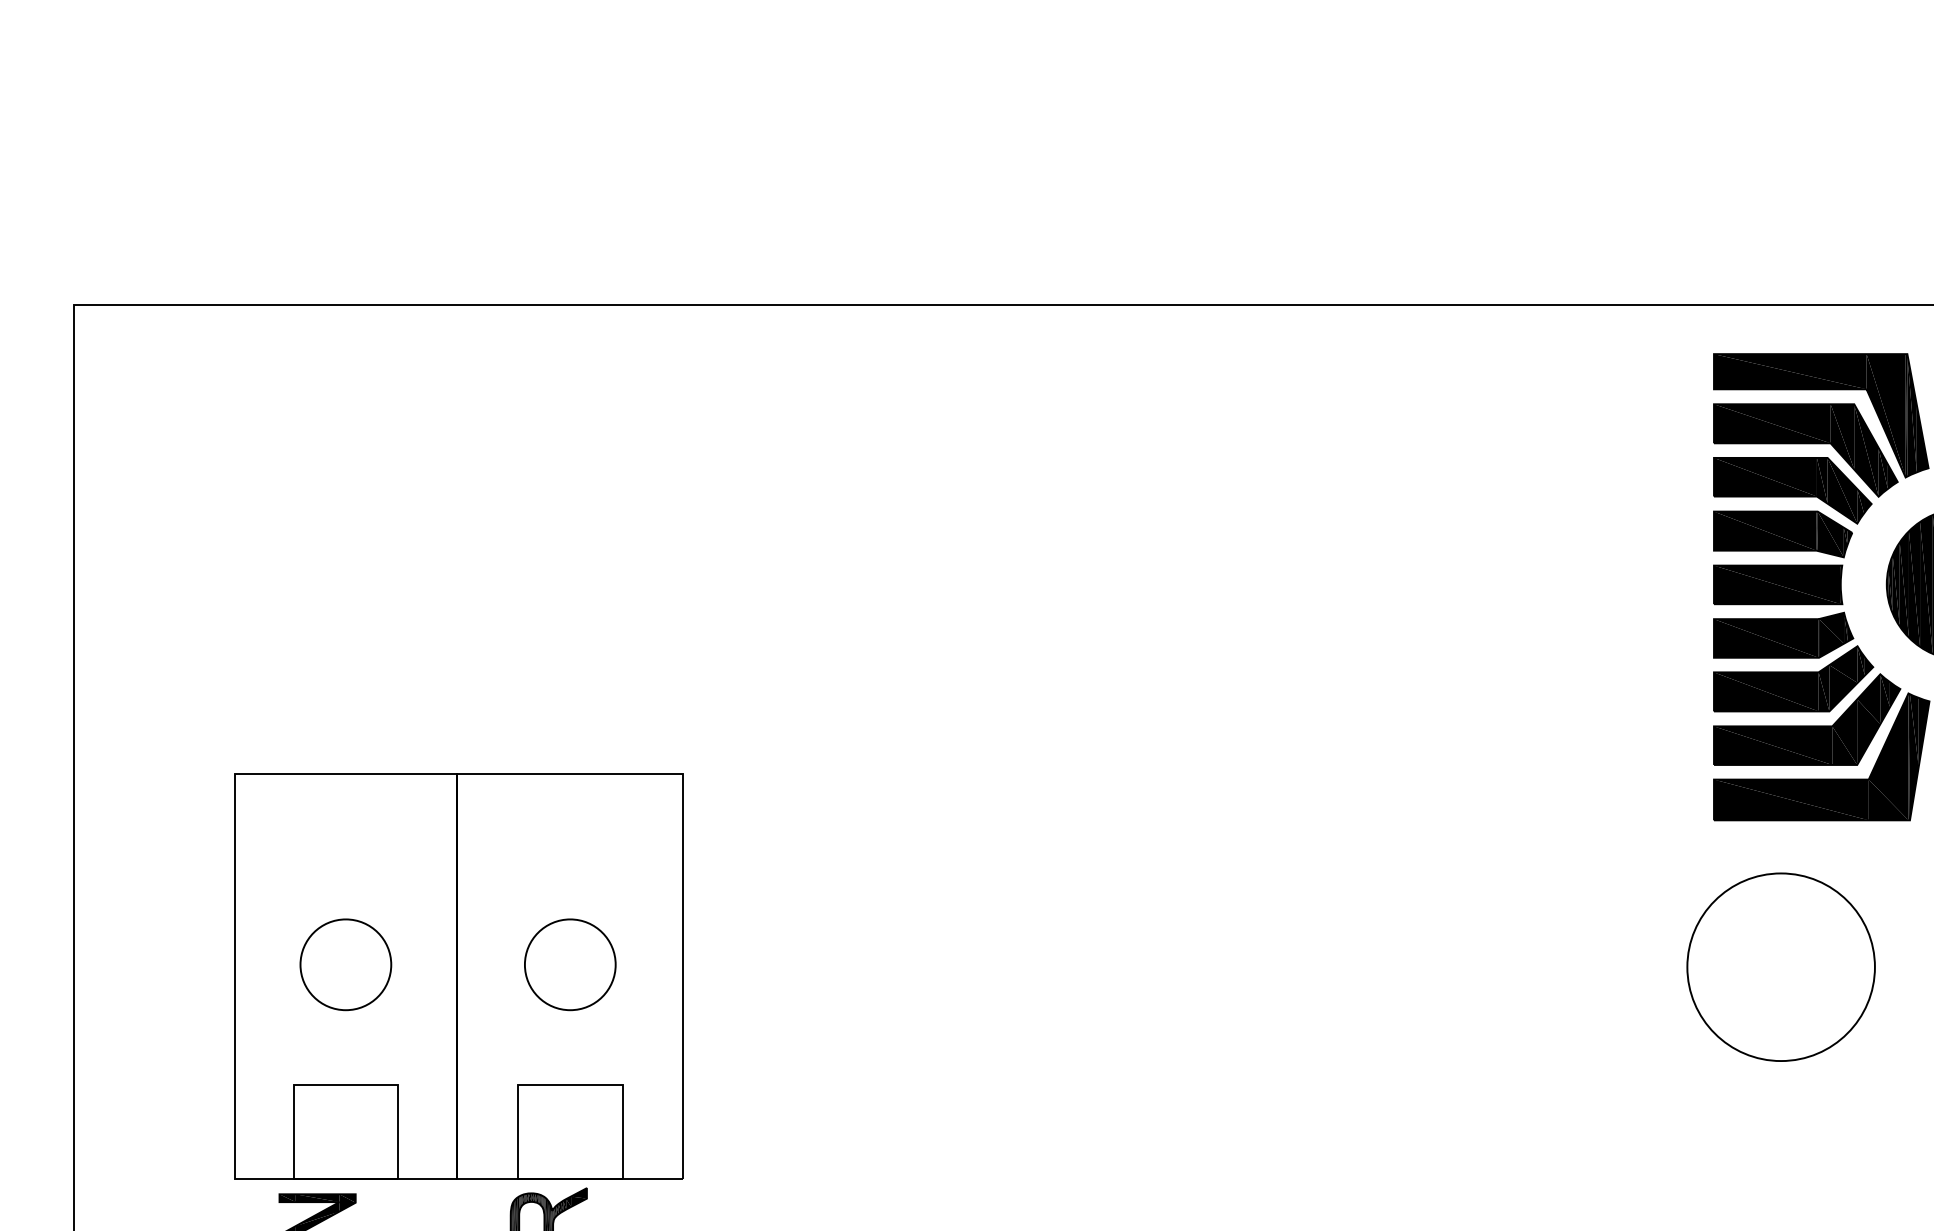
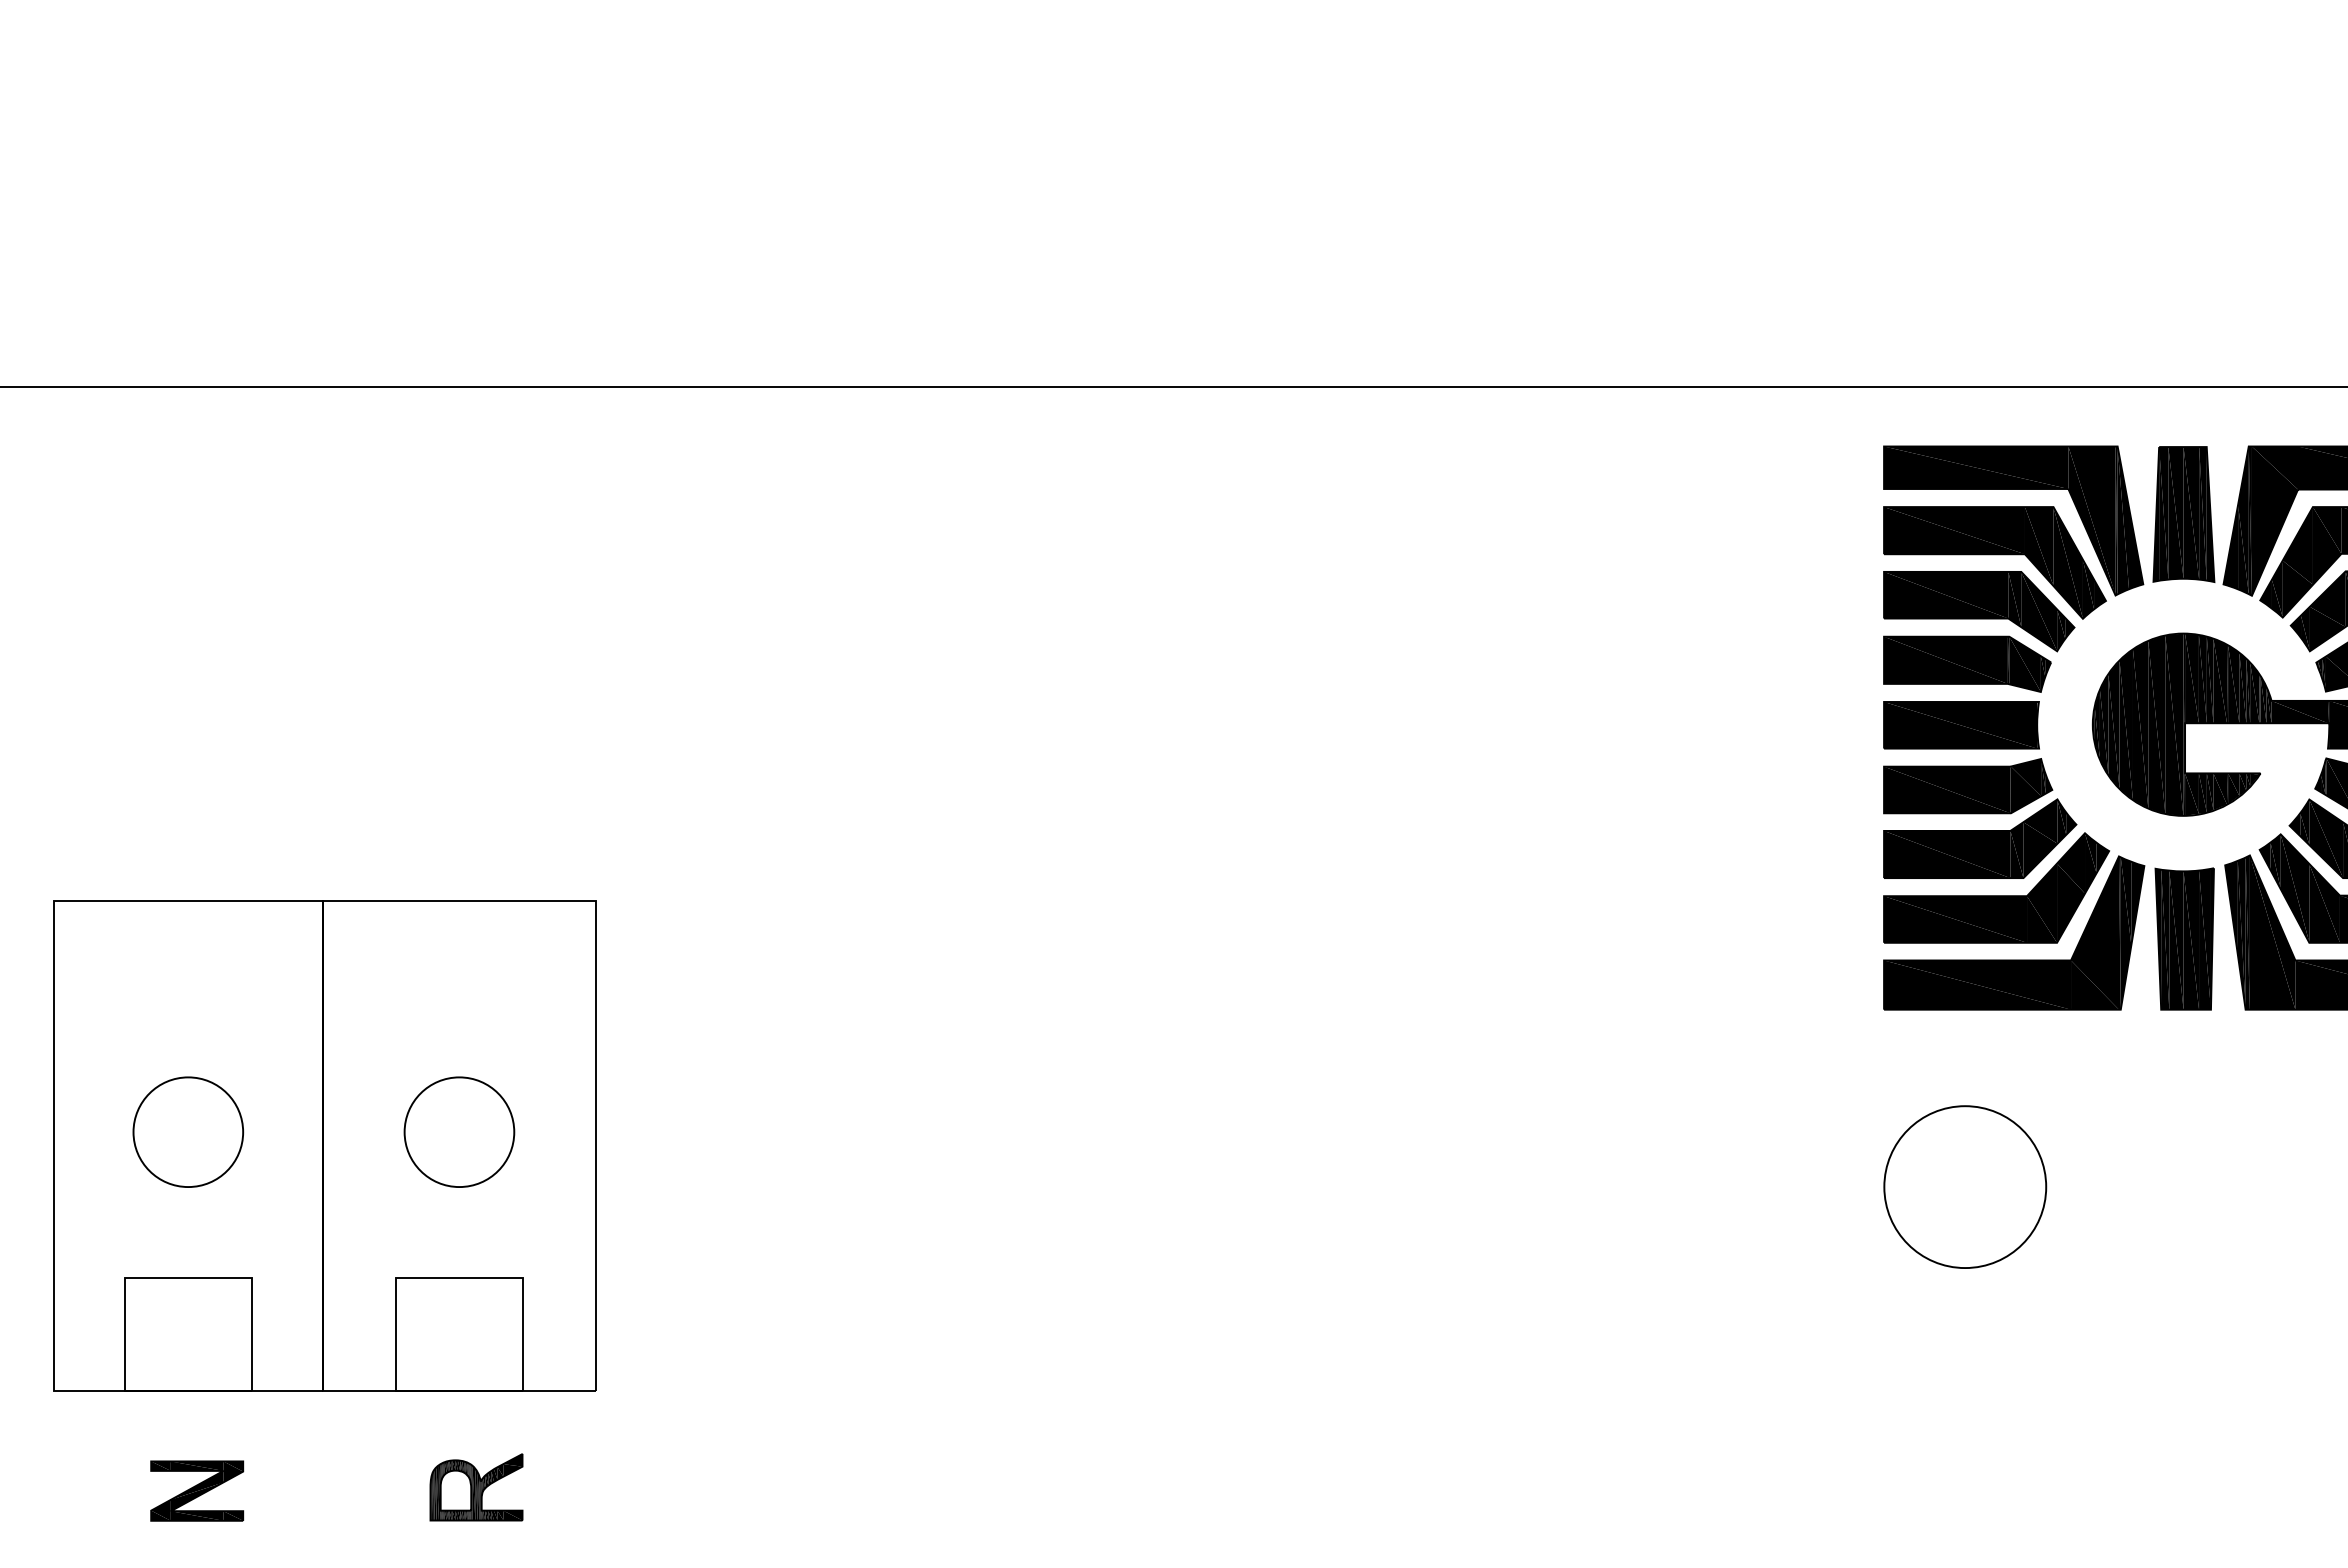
part: (1781, 966) -> (1965, 1186), size x0.71
part: (458, 975) -> (324, 1145), moved

